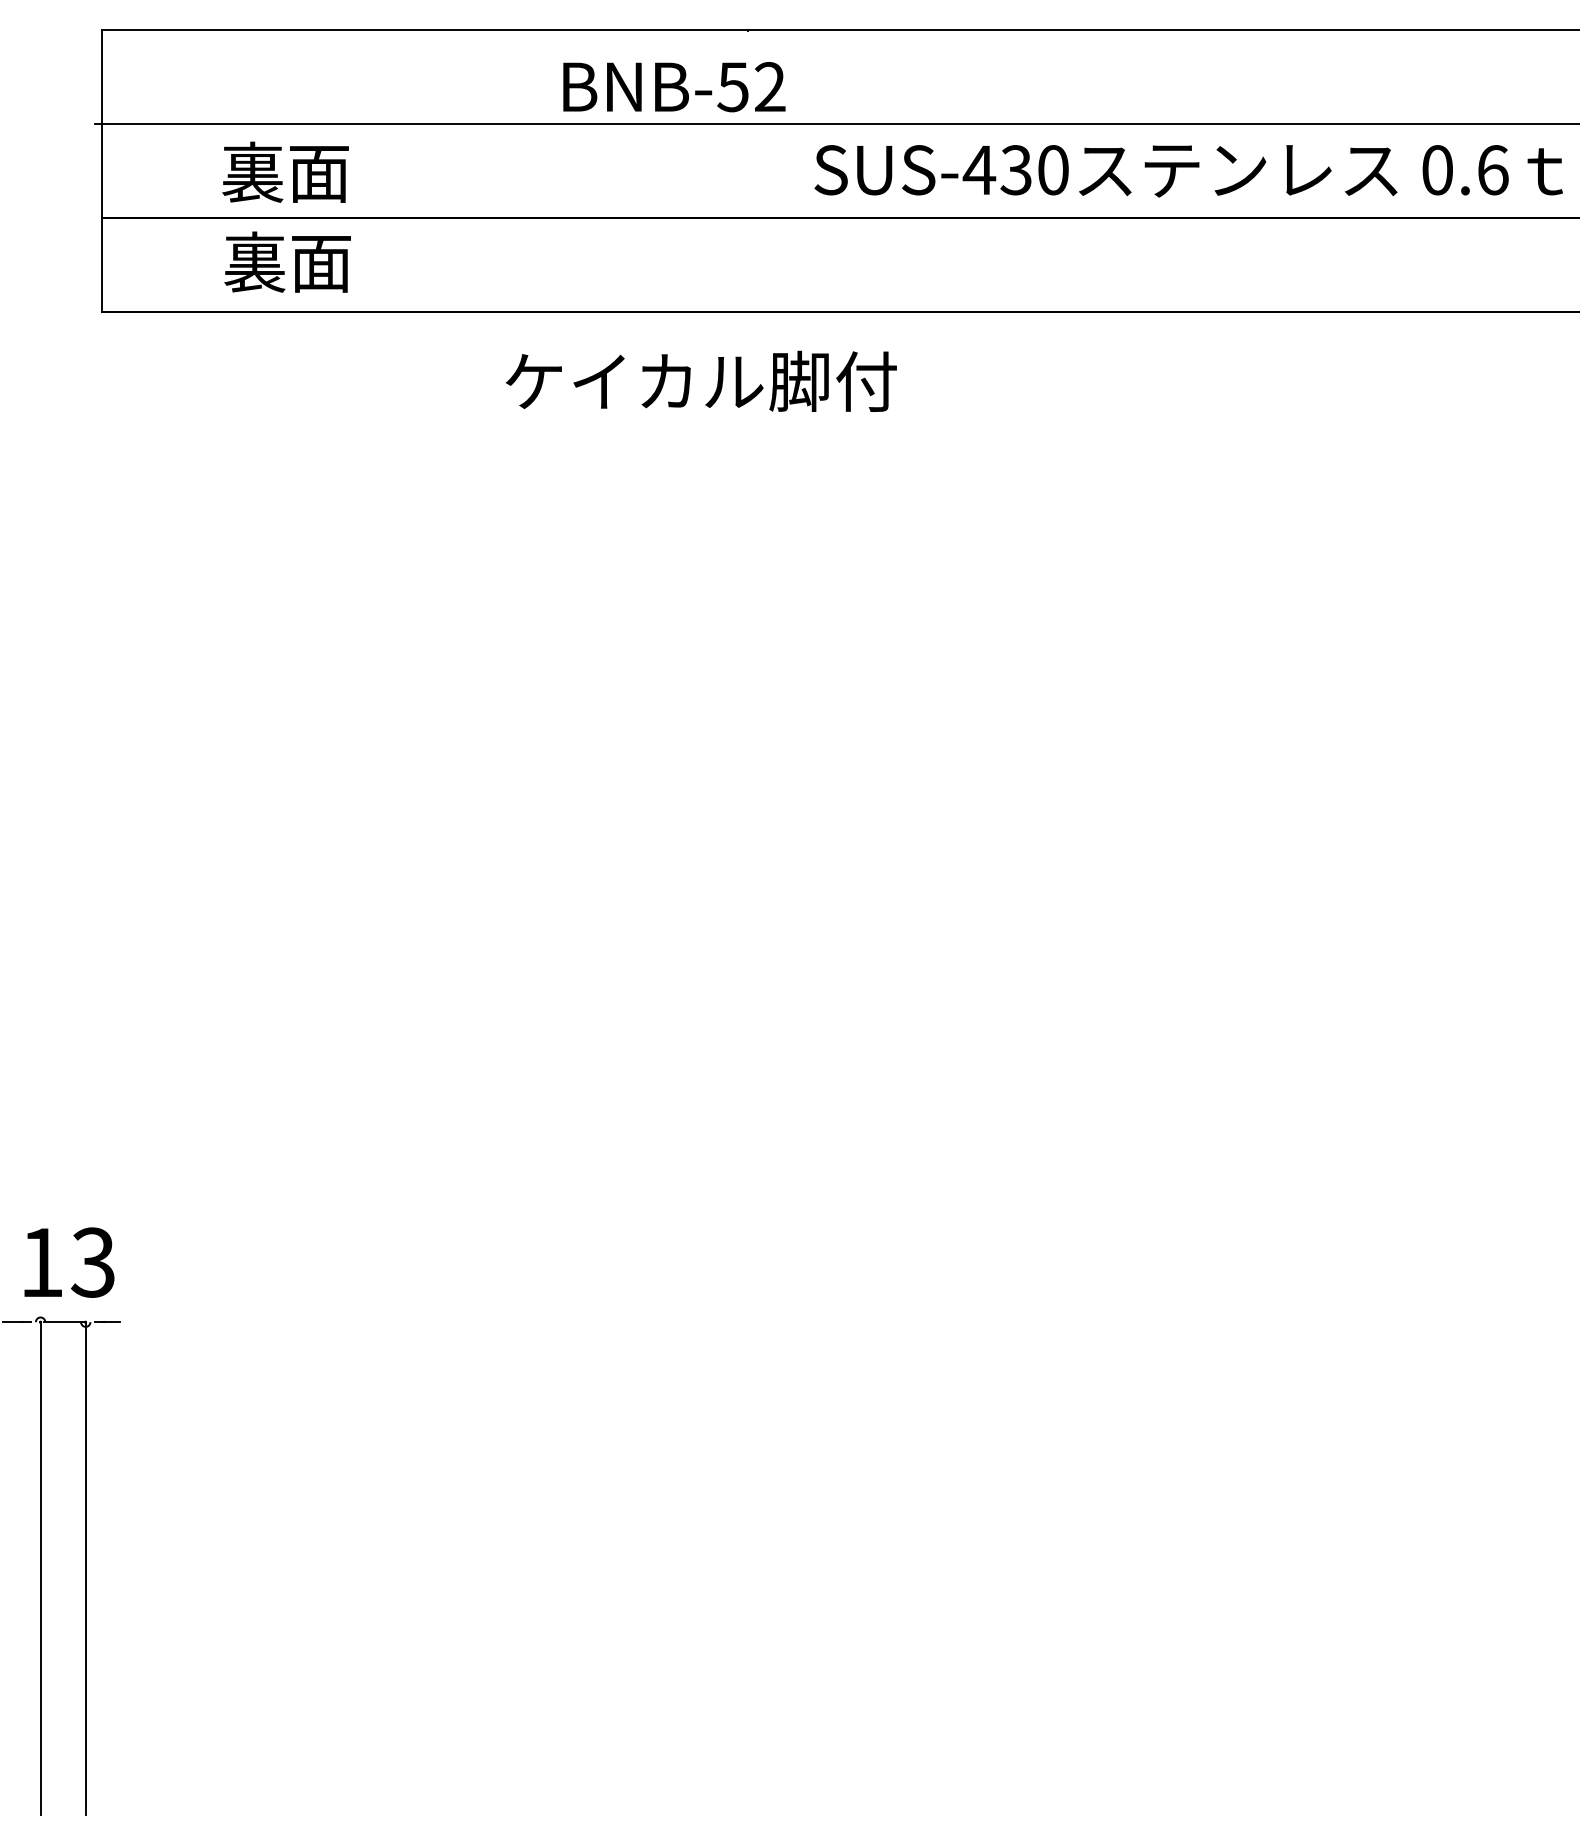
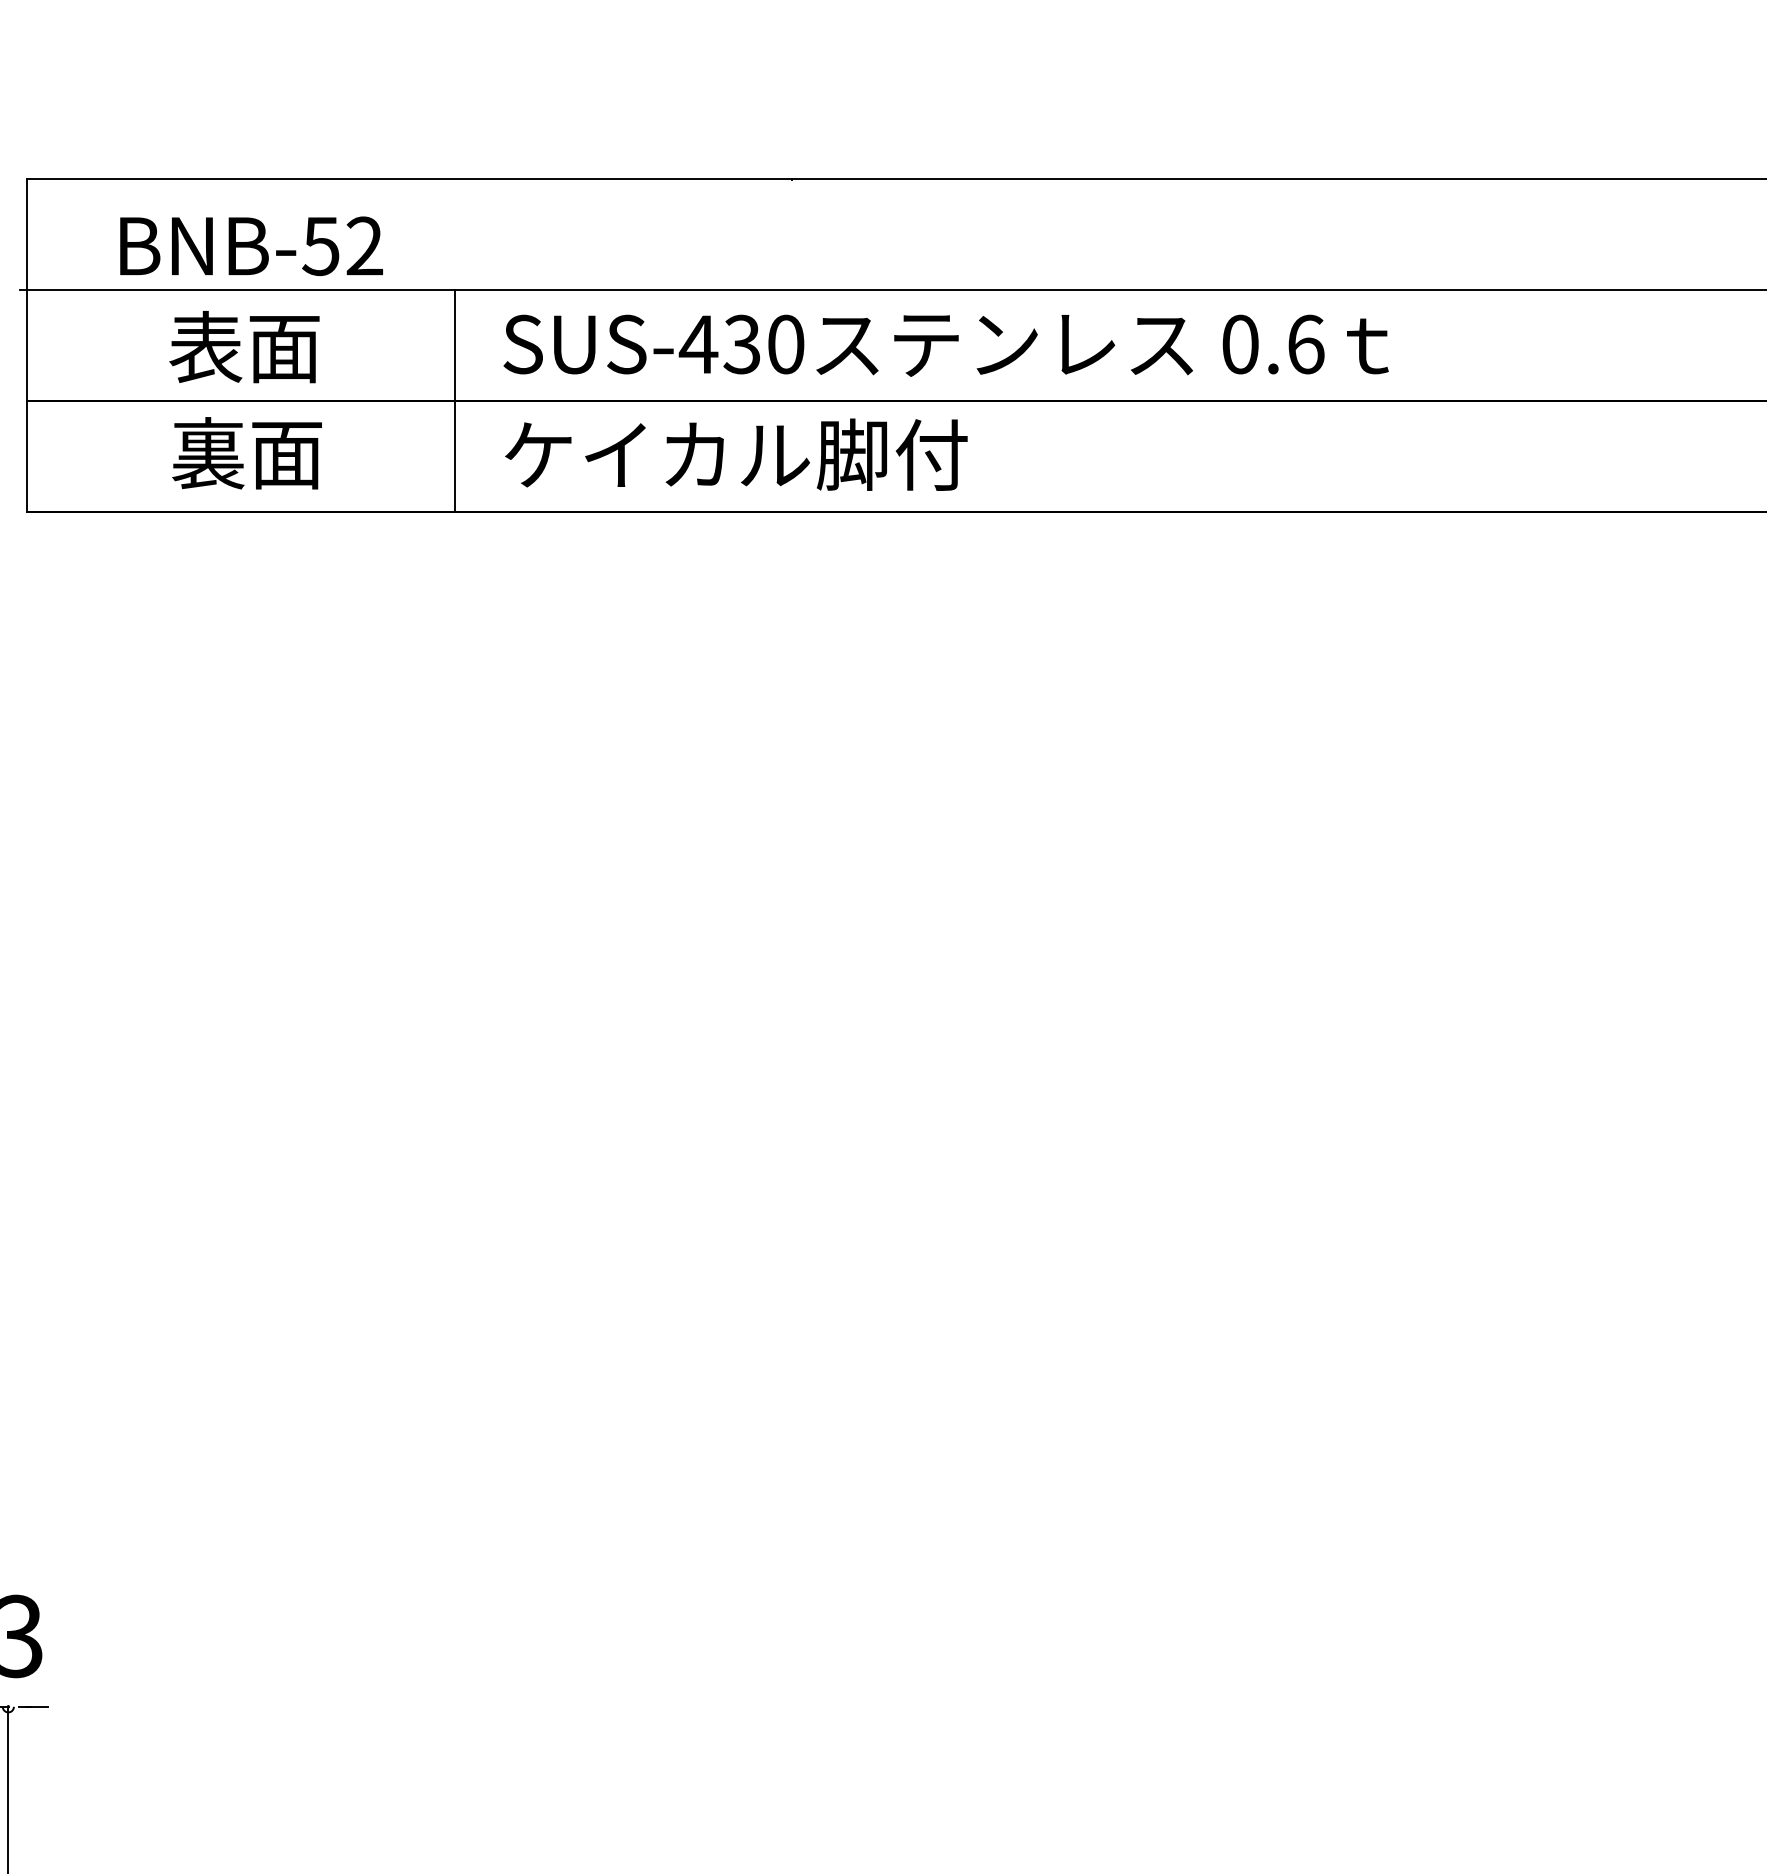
text: (674, 87) -> (251, 246), moved
text: (252, 171) -> (205, 346), 裏面 -> 表面
text: (1188, 171) -> (945, 346), moved
line: (463, 217) -> (455, 400), added
text: (700, 380) -> (735, 453), moved

